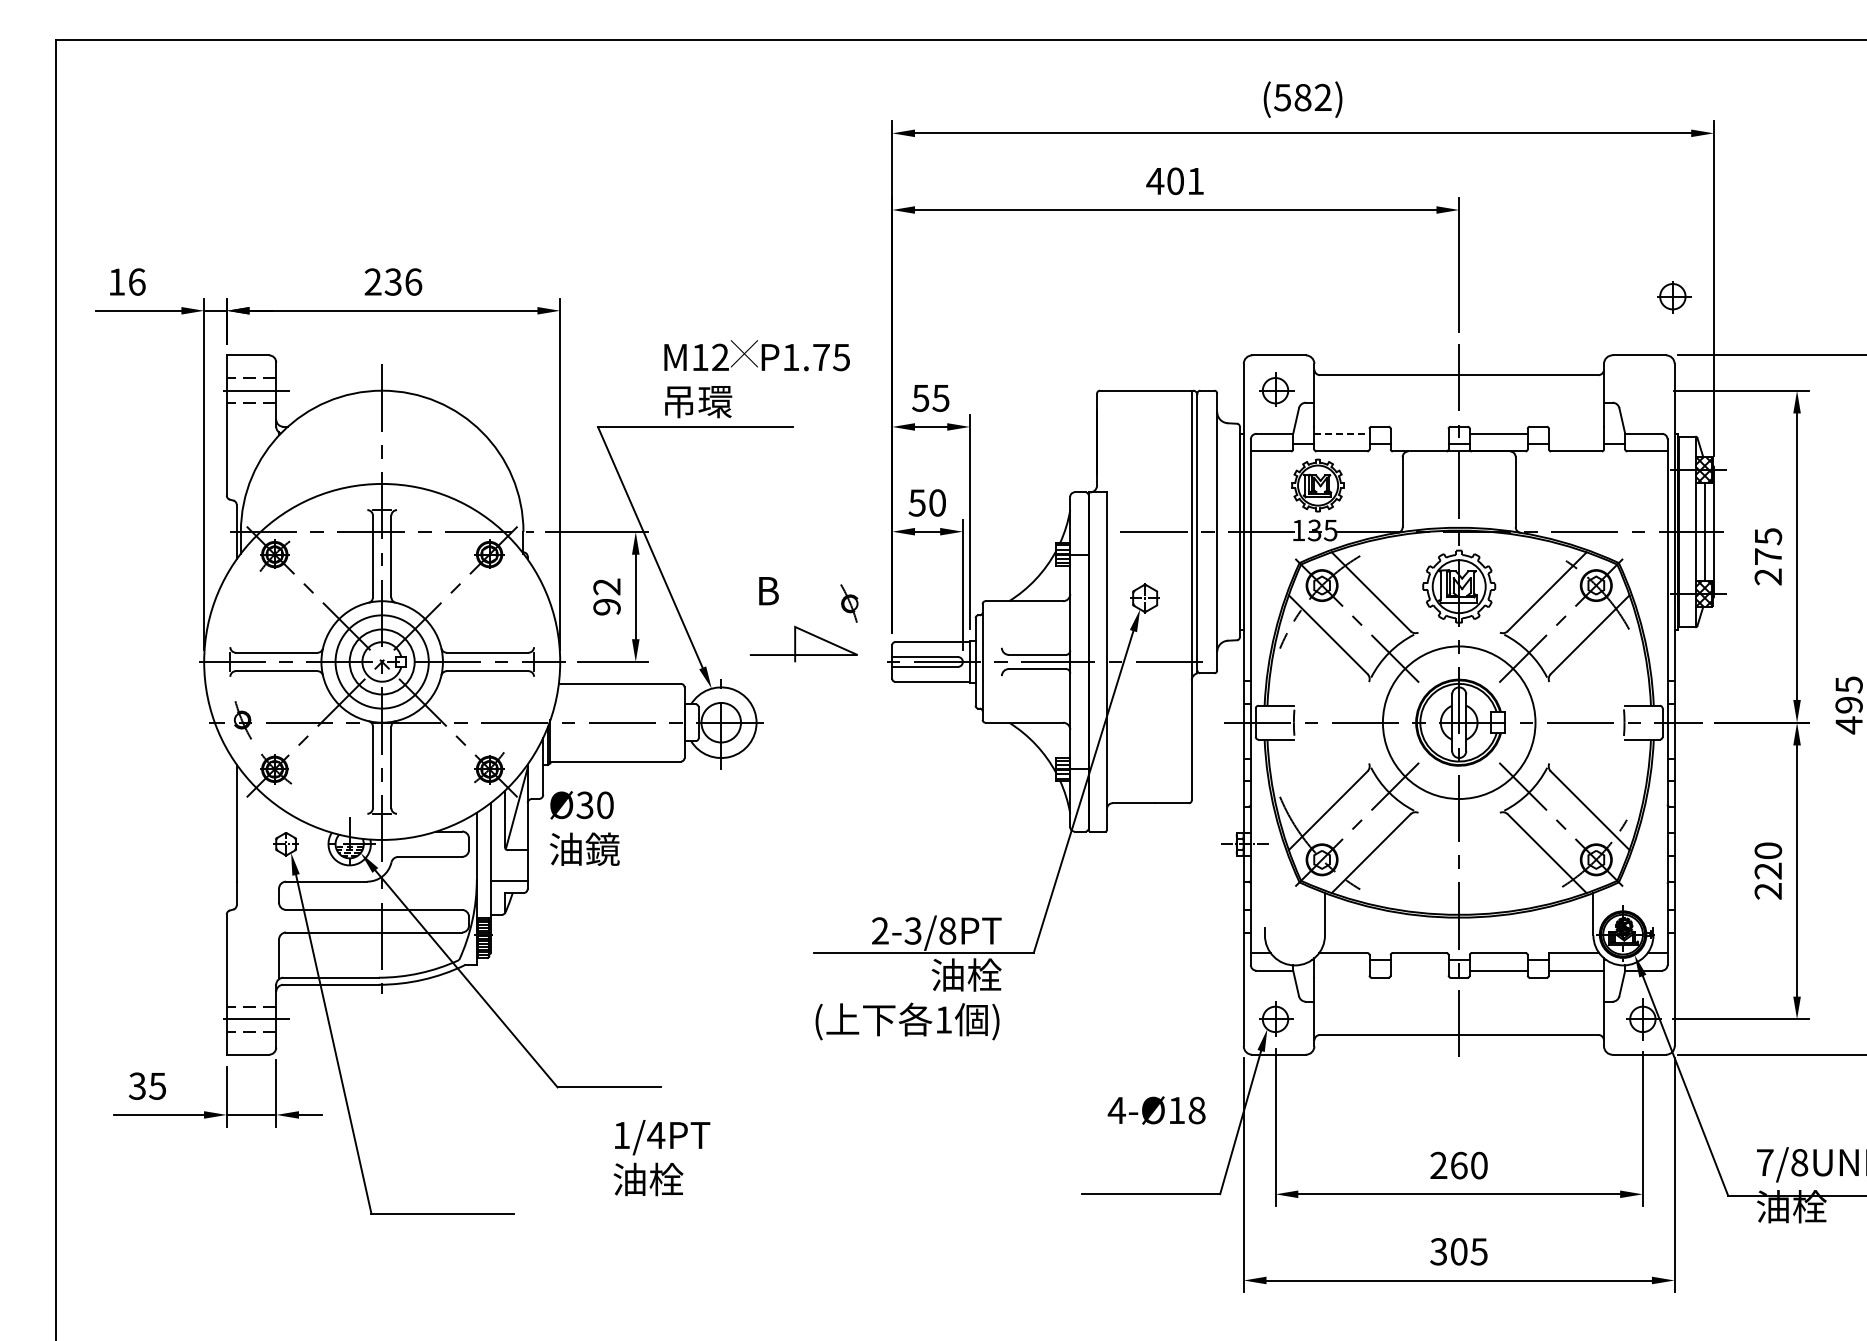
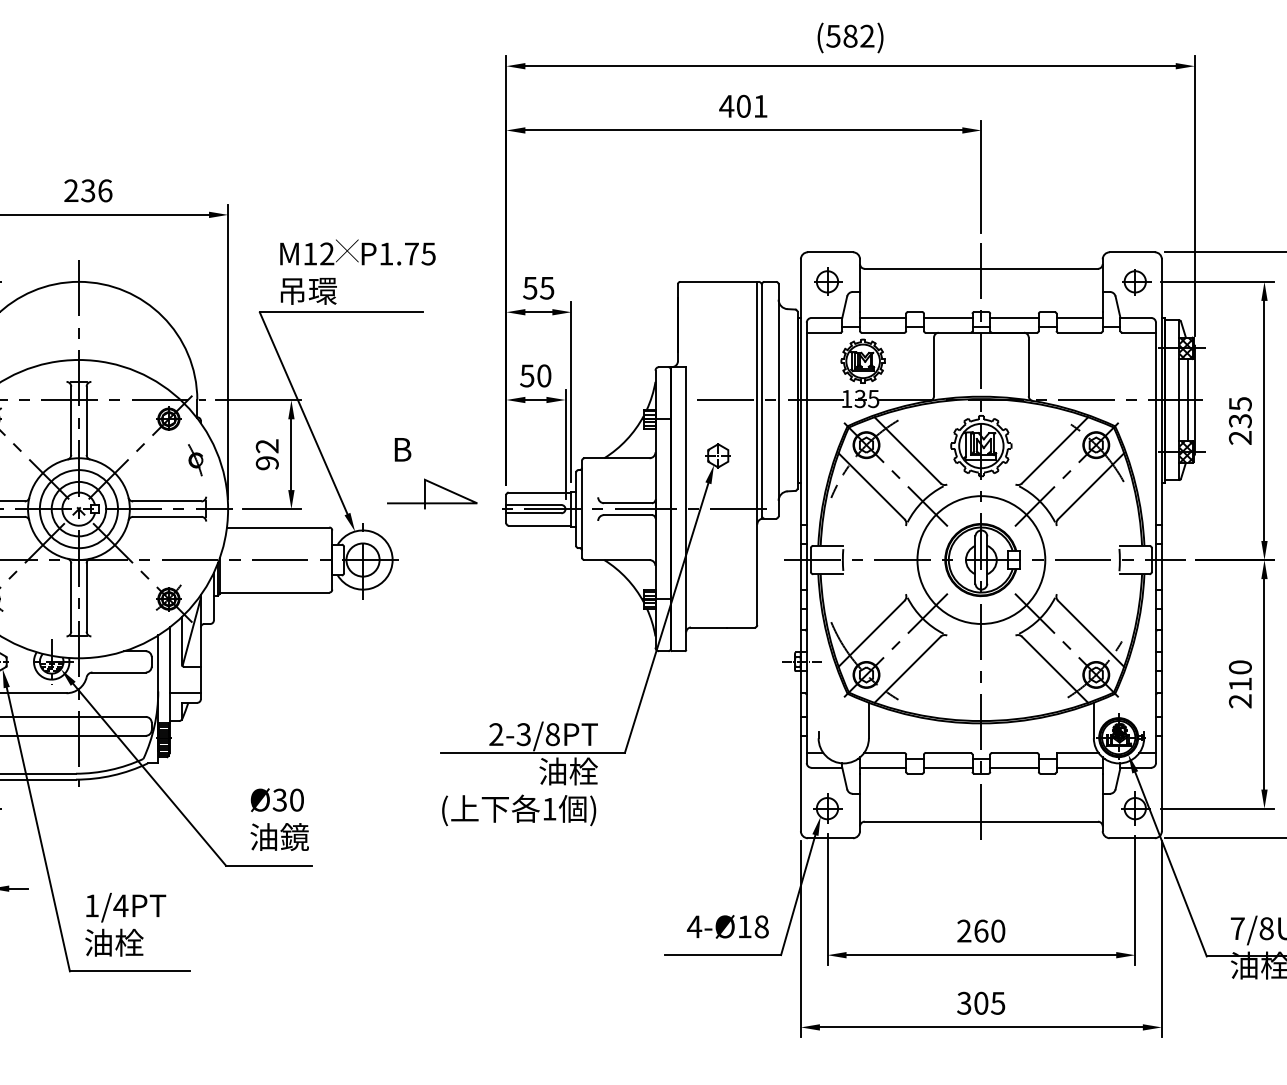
part: (1674, 297) -> (1136, 282), moved
text: (756, 379) -> (357, 272), moved
line: (1341, 433) -> (882, 317), dashed -> solid
line: (1419, 433) -> (948, 317), added
line: (1576, 433) -> (1079, 317), added
text: (1768, 556) -> (1240, 420), 275 -> 235
part: (849, 603) -> (195, 460), moved
text: (584, 828) -> (279, 819), moved
text: (1767, 870) -> (1239, 683), 220 -> 210
line: (1341, 970) -> (882, 767), added
line: (1419, 970) -> (948, 767), added
text: (1156, 1110) -> (727, 926), moved
text: (661, 1158) -> (125, 925), moved

